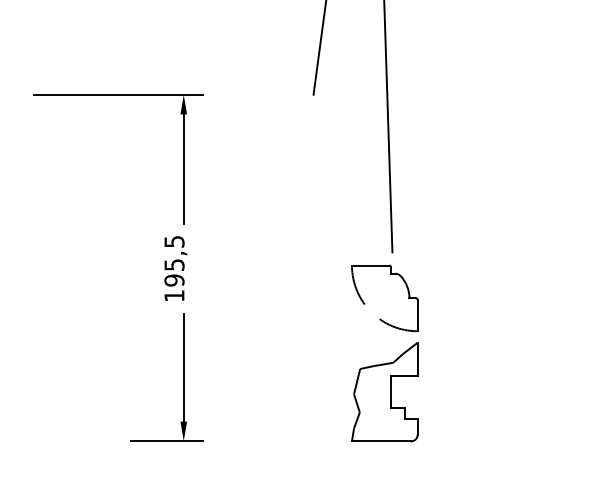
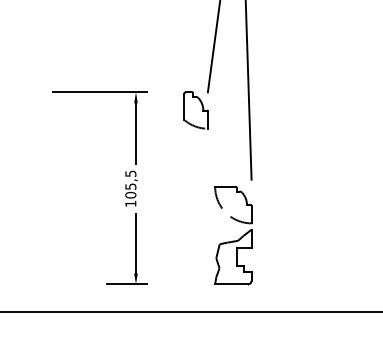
part: (303, 127) -> (202, 110), added
text: (173, 280) -> (130, 195), 195,5 -> 105,5
part: (385, 353) -> (233, 235), moved

